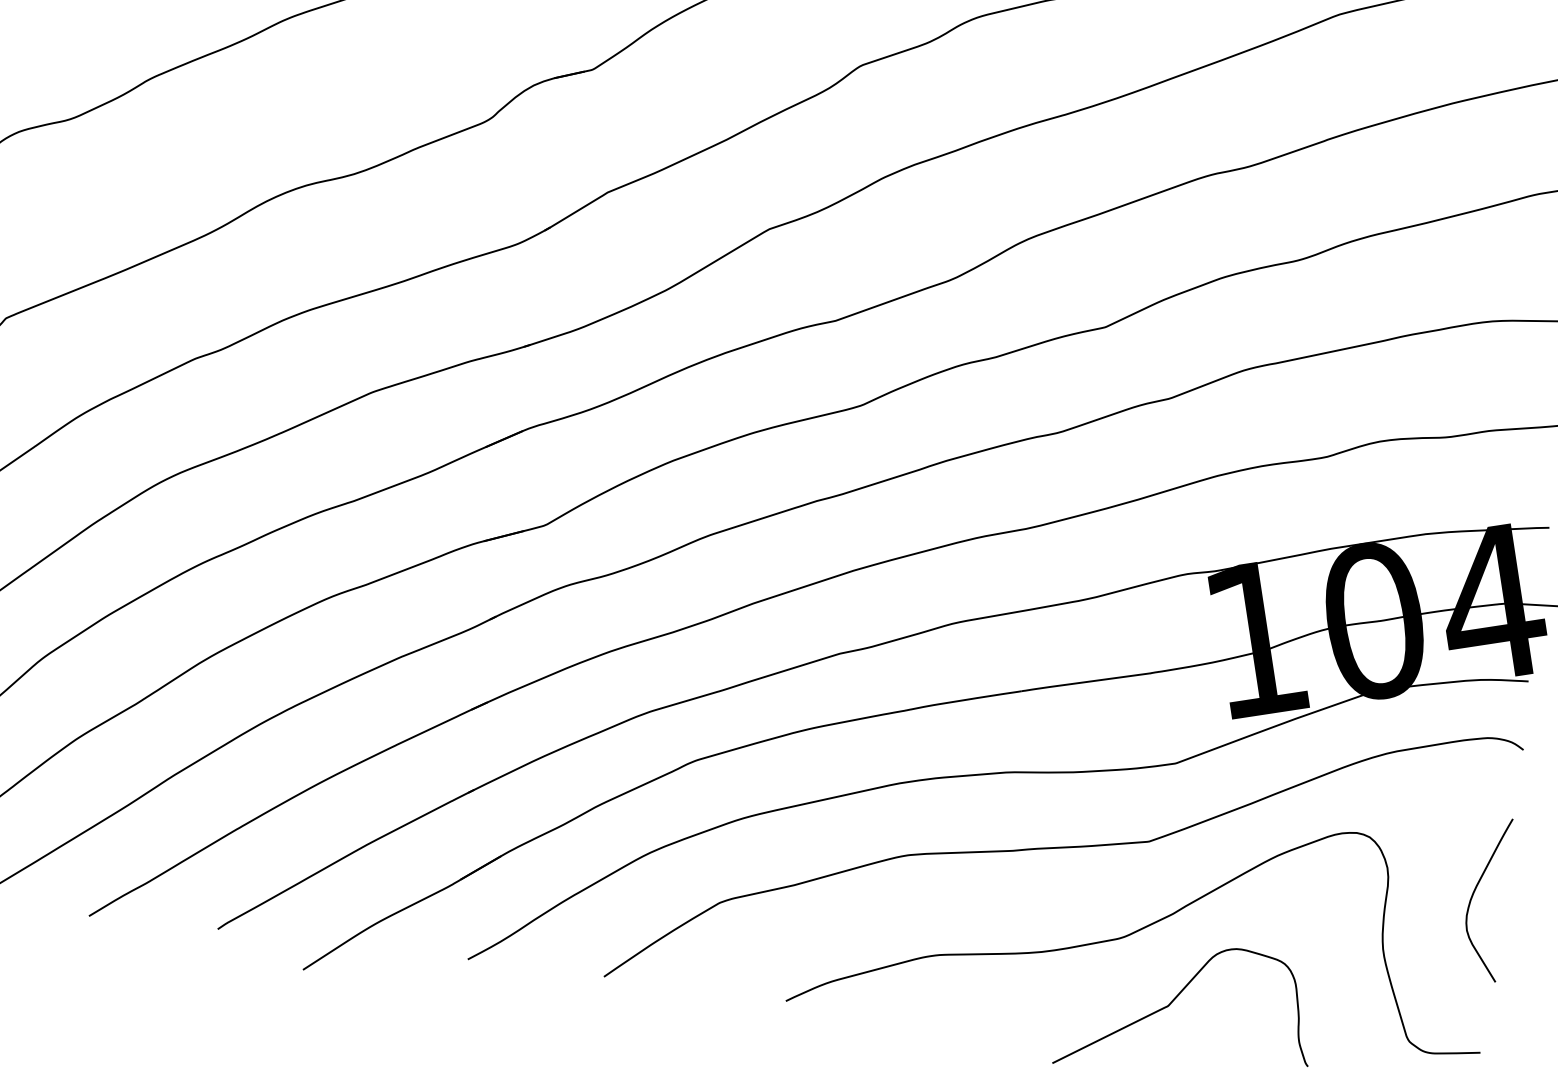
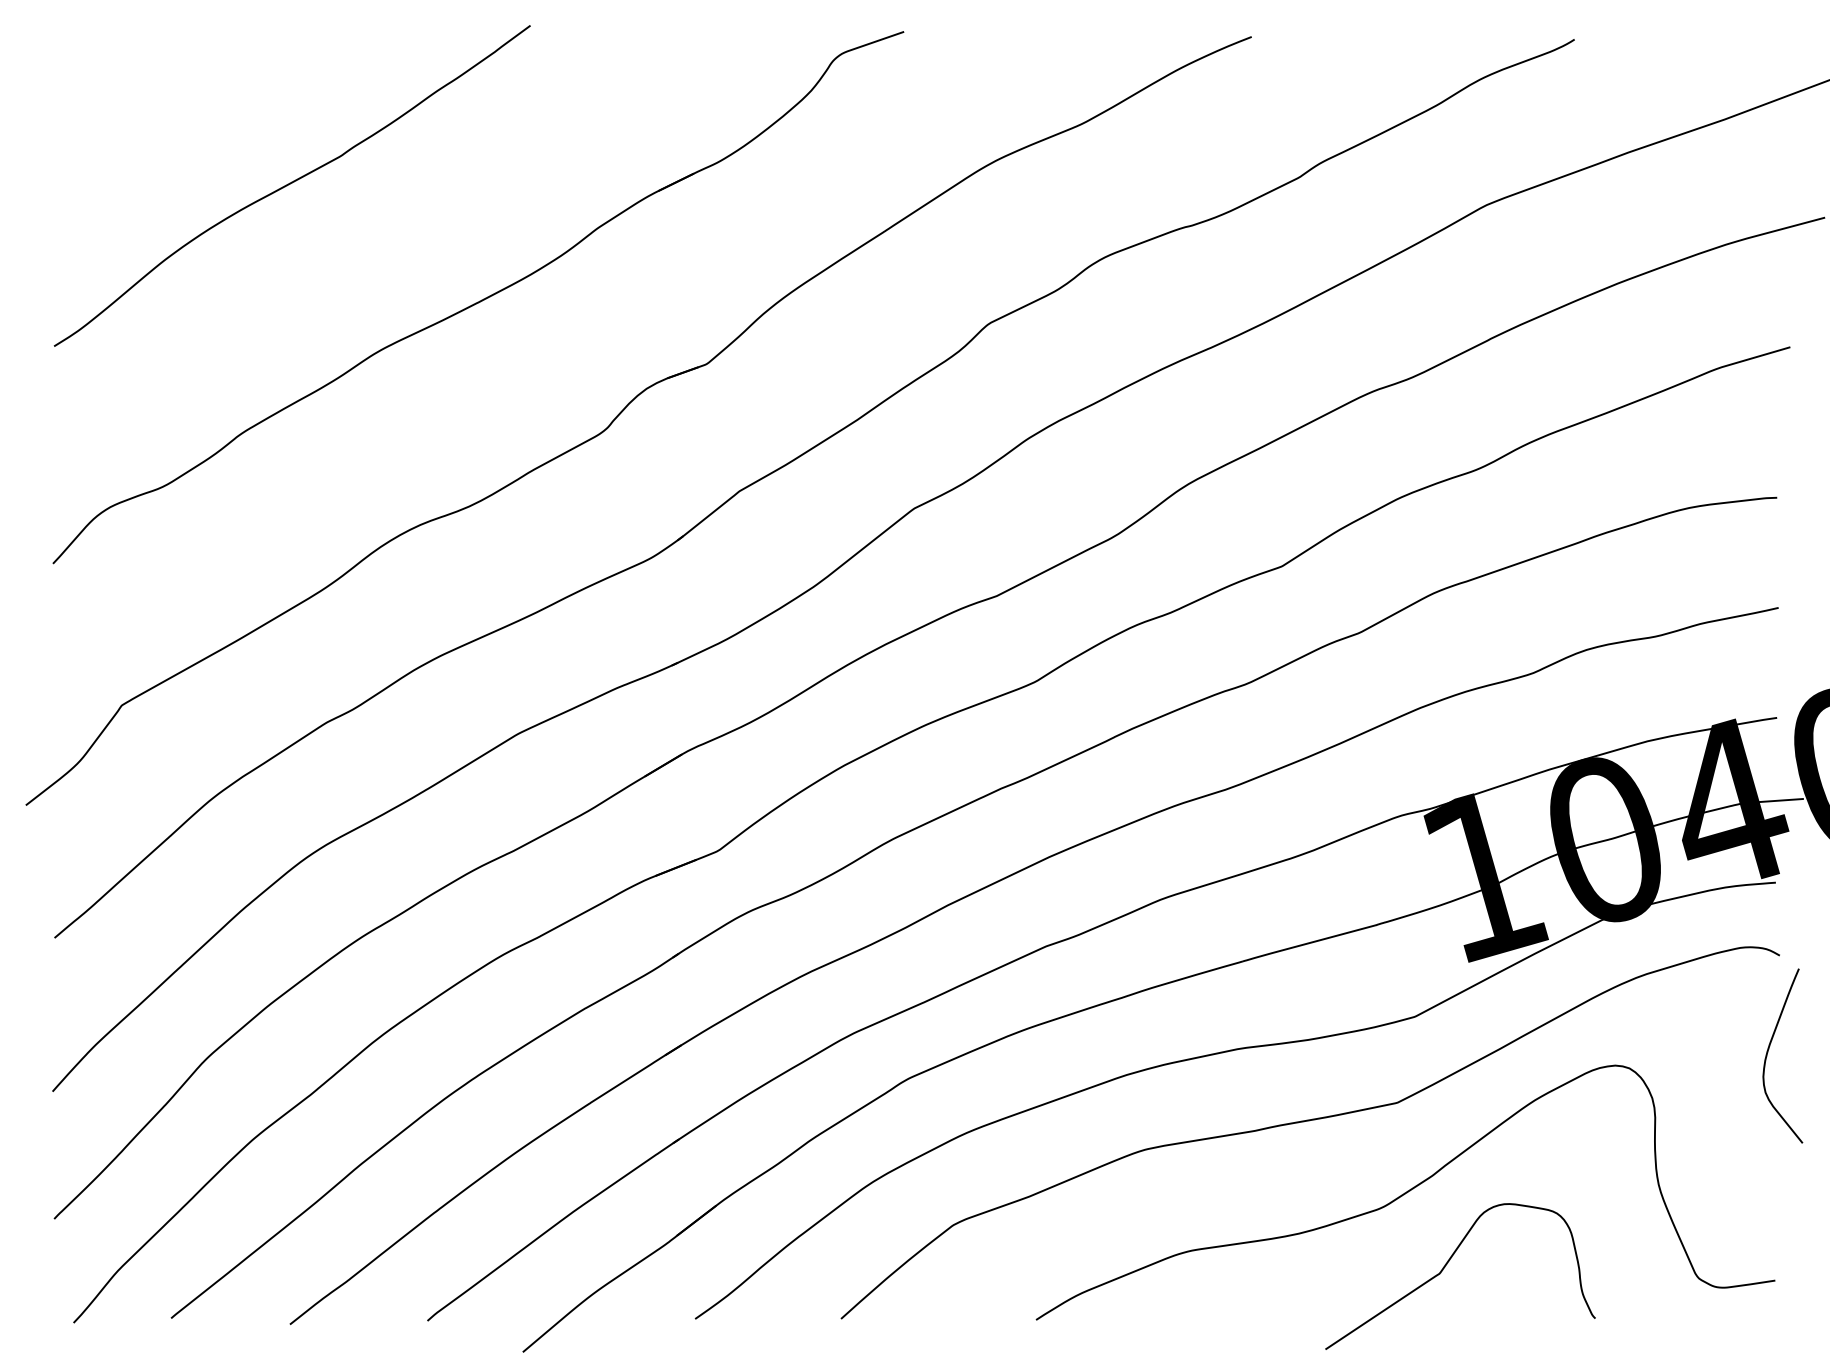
curve: (1475, 890) -> (1769, 1049), moved

